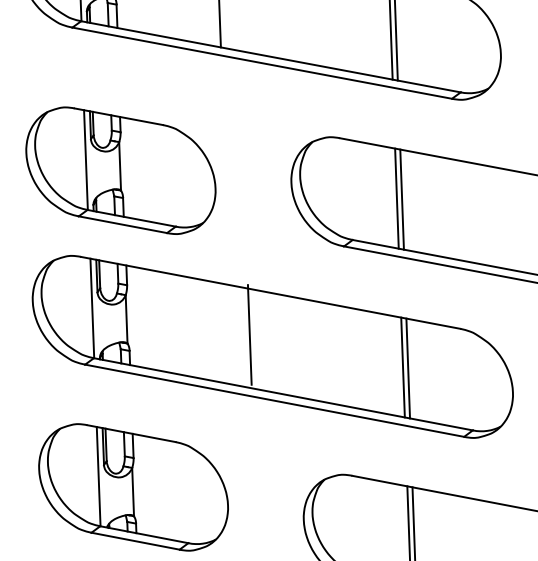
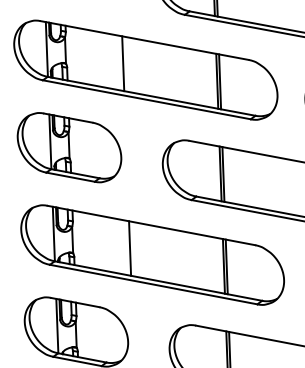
part: (120, 170) -> (69, 147), moved
line: (250, 334) -> (130, 248), moved

